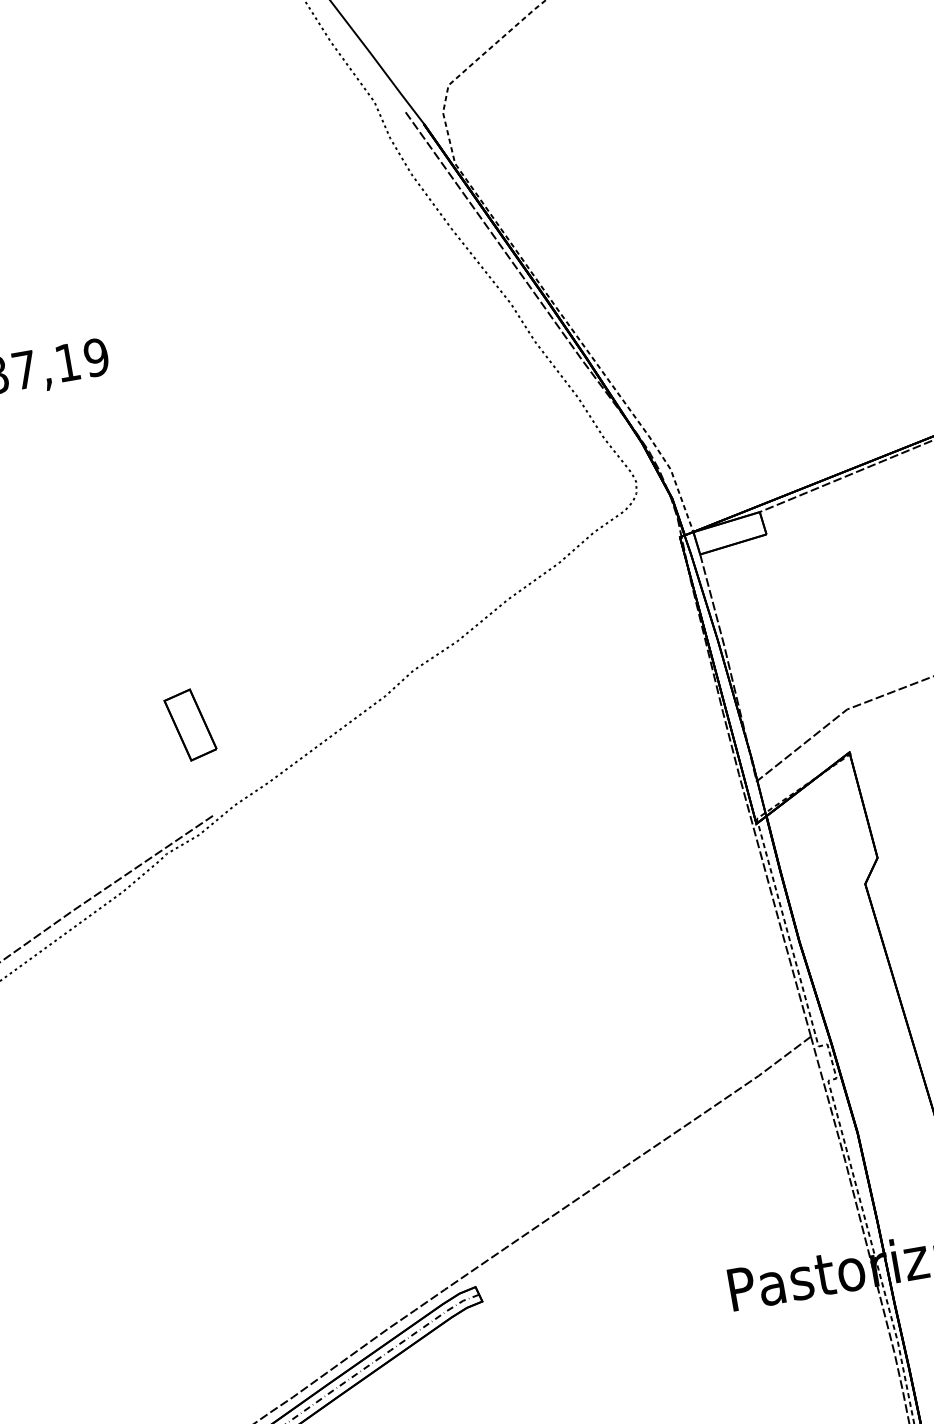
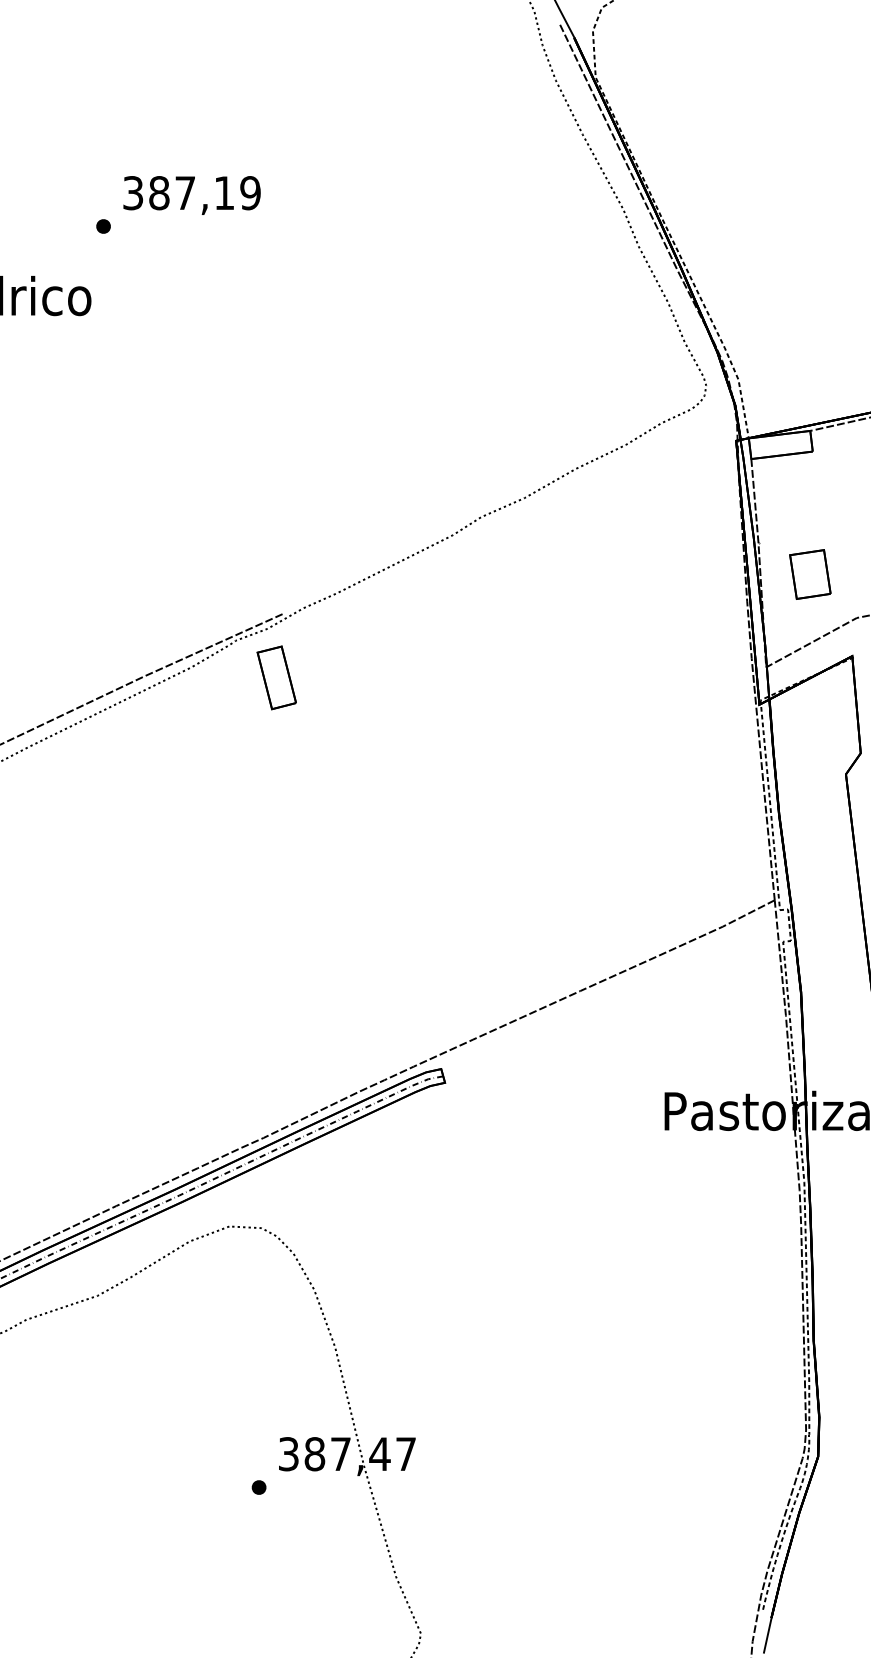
part: (787, 670) -> (810, 574), added
part: (190, 724) -> (276, 677), moved

